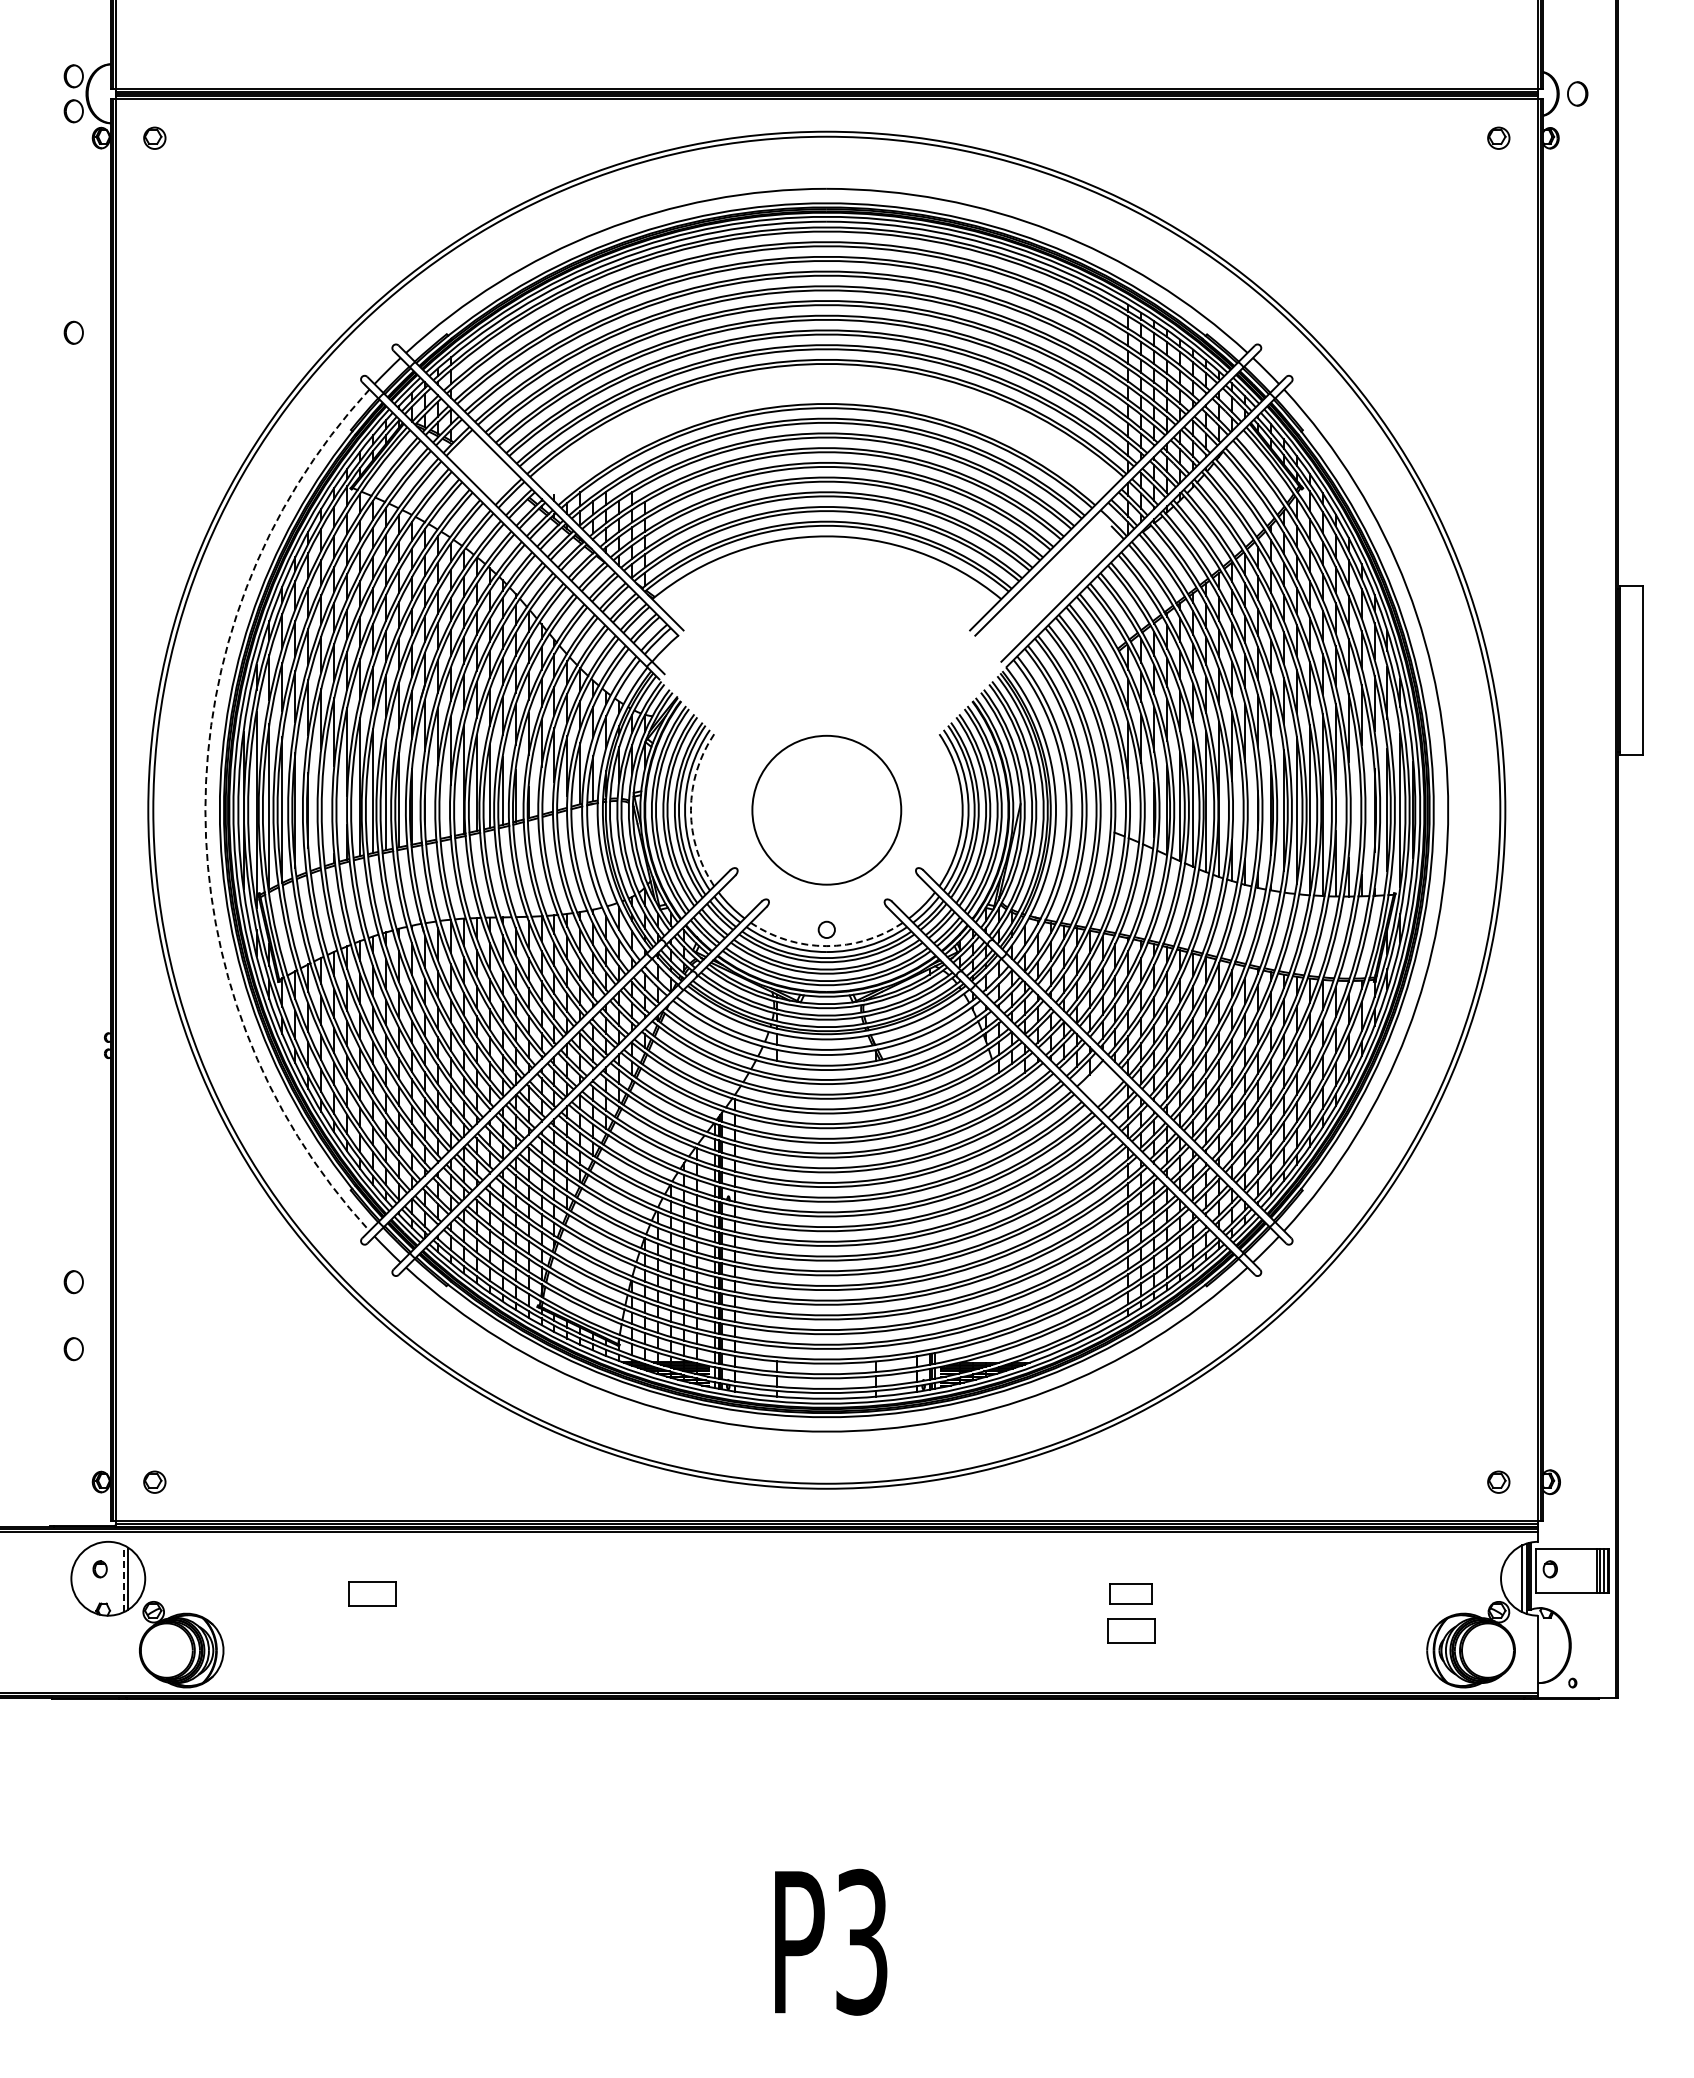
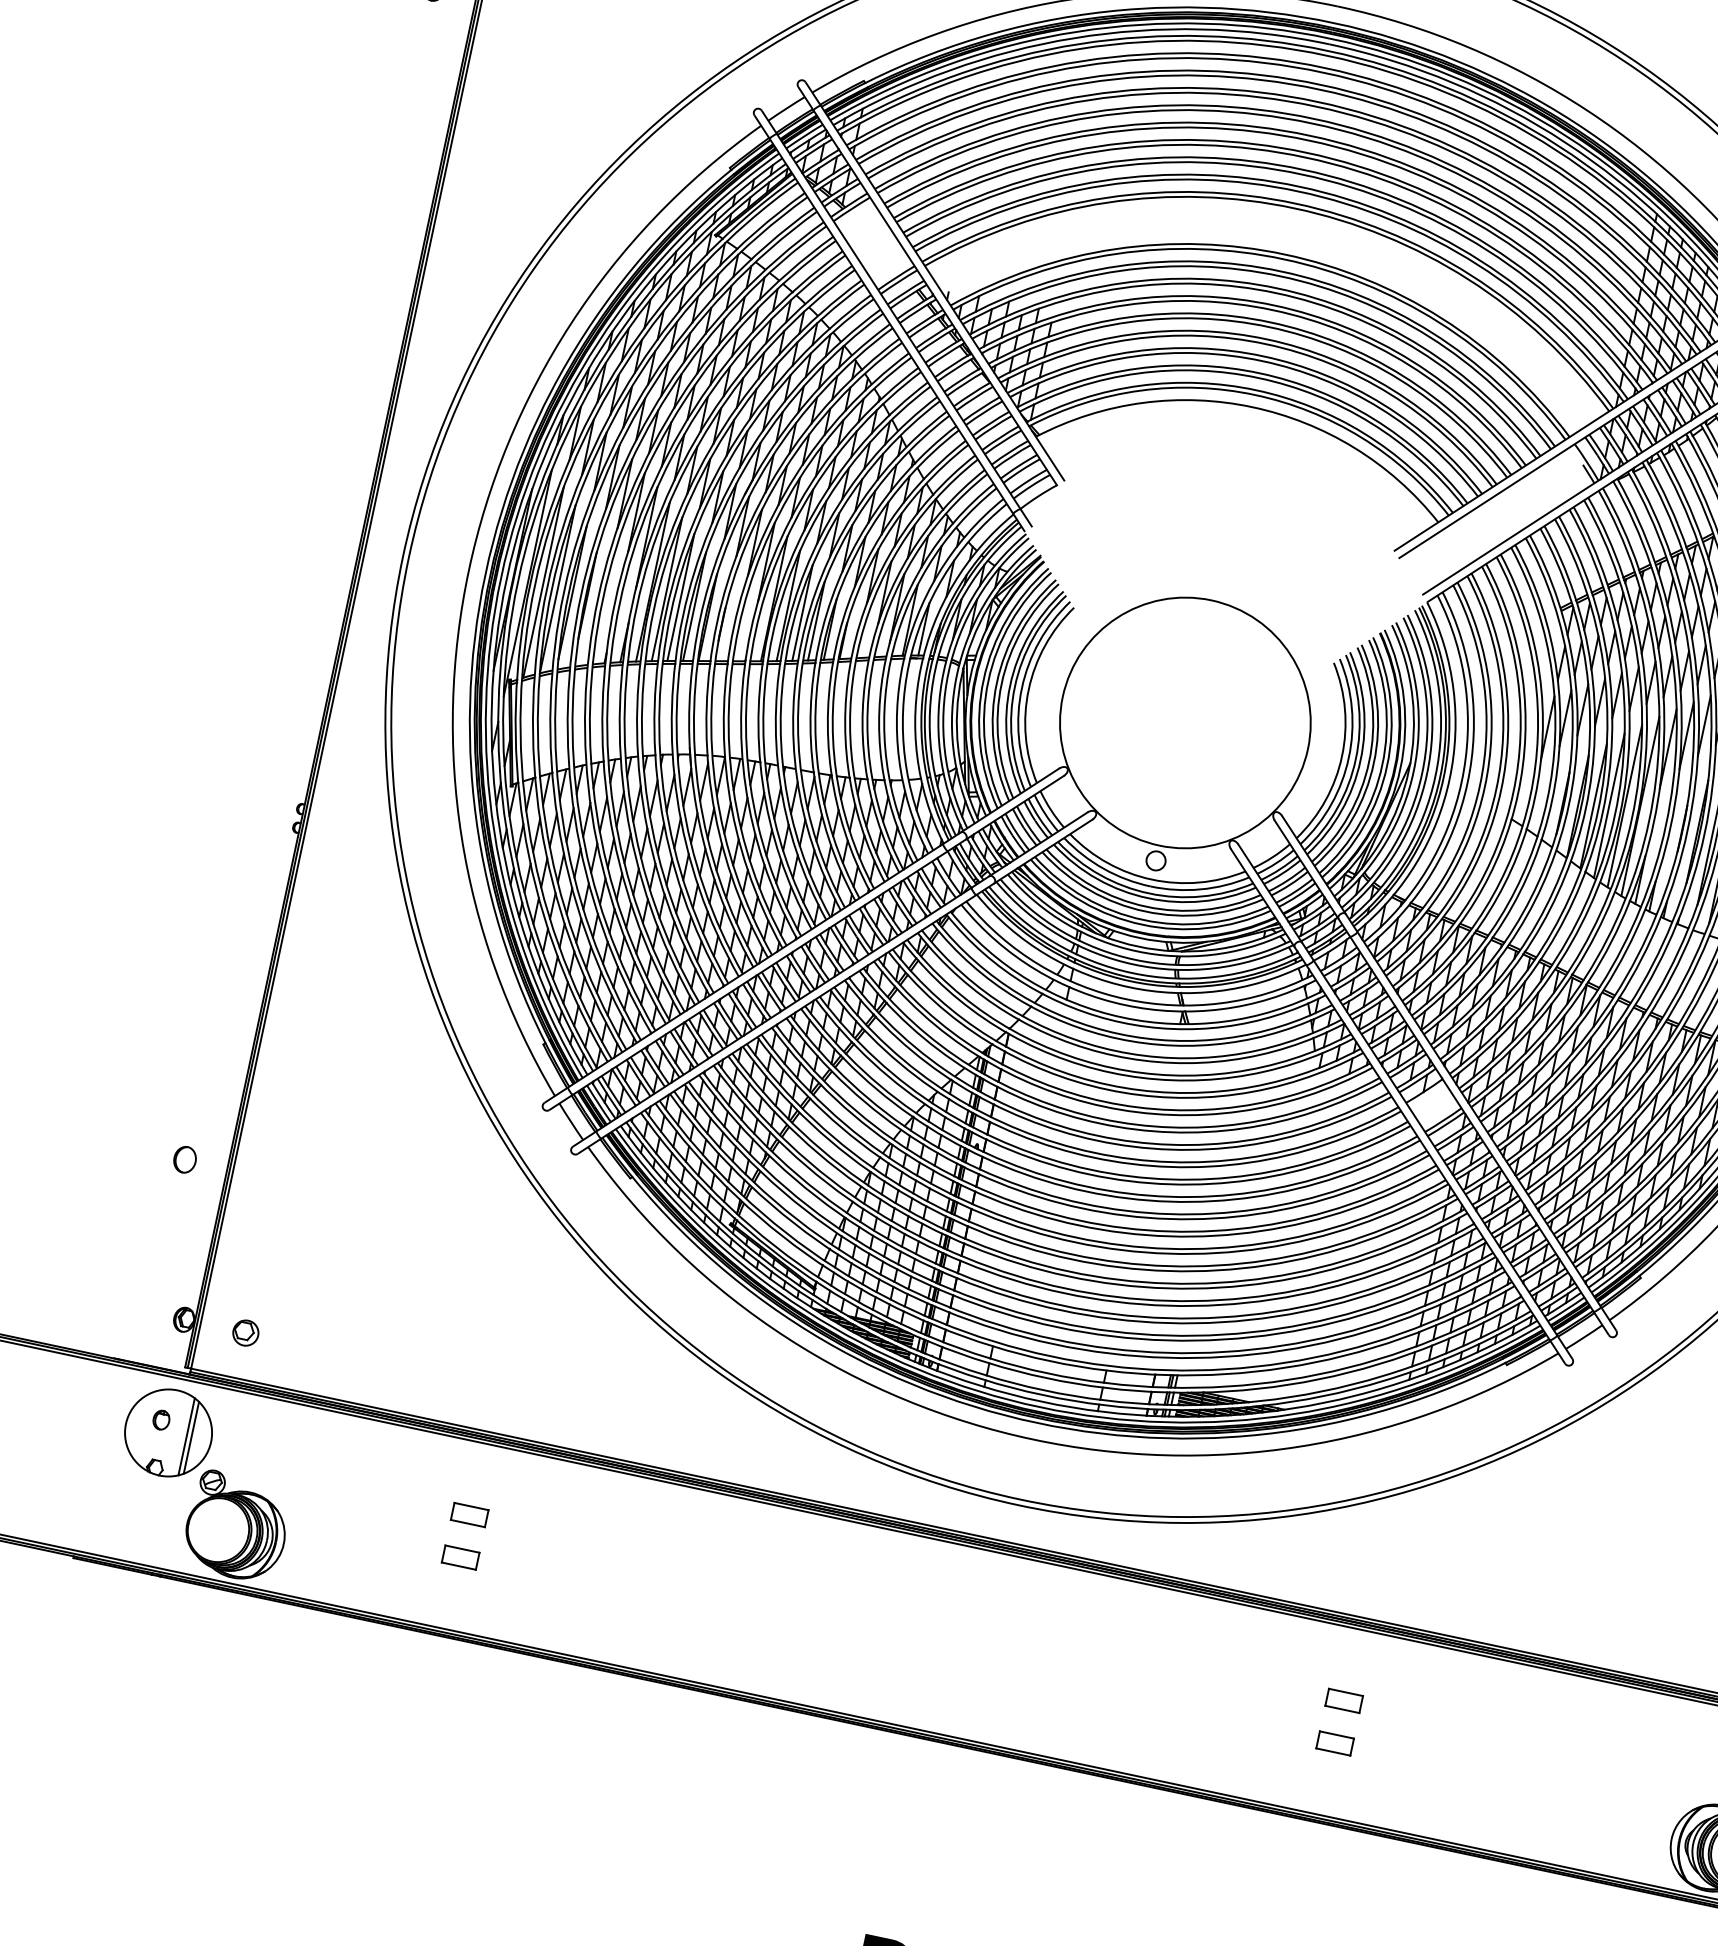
circle: (826, 809) -> (1185, 722), size x1.43
arc: (205, 810) -> (468, 570), dashed -> solid
arc: (690, 810) -> (1028, 689), dashed -> solid
arc: (826, 946) -> (1151, 879), dashed -> solid
part: (73, 1282) -> (201, 1082), removed
line: (123, 1578) -> (186, 1436), dashed -> solid
part: (372, 1593) -> (469, 1514), size x0.62
part: (1130, 1593) -> (1343, 1700), size x0.71
part: (372, 1630) -> (460, 1557), added
part: (1130, 1630) -> (1334, 1743), size x0.62

